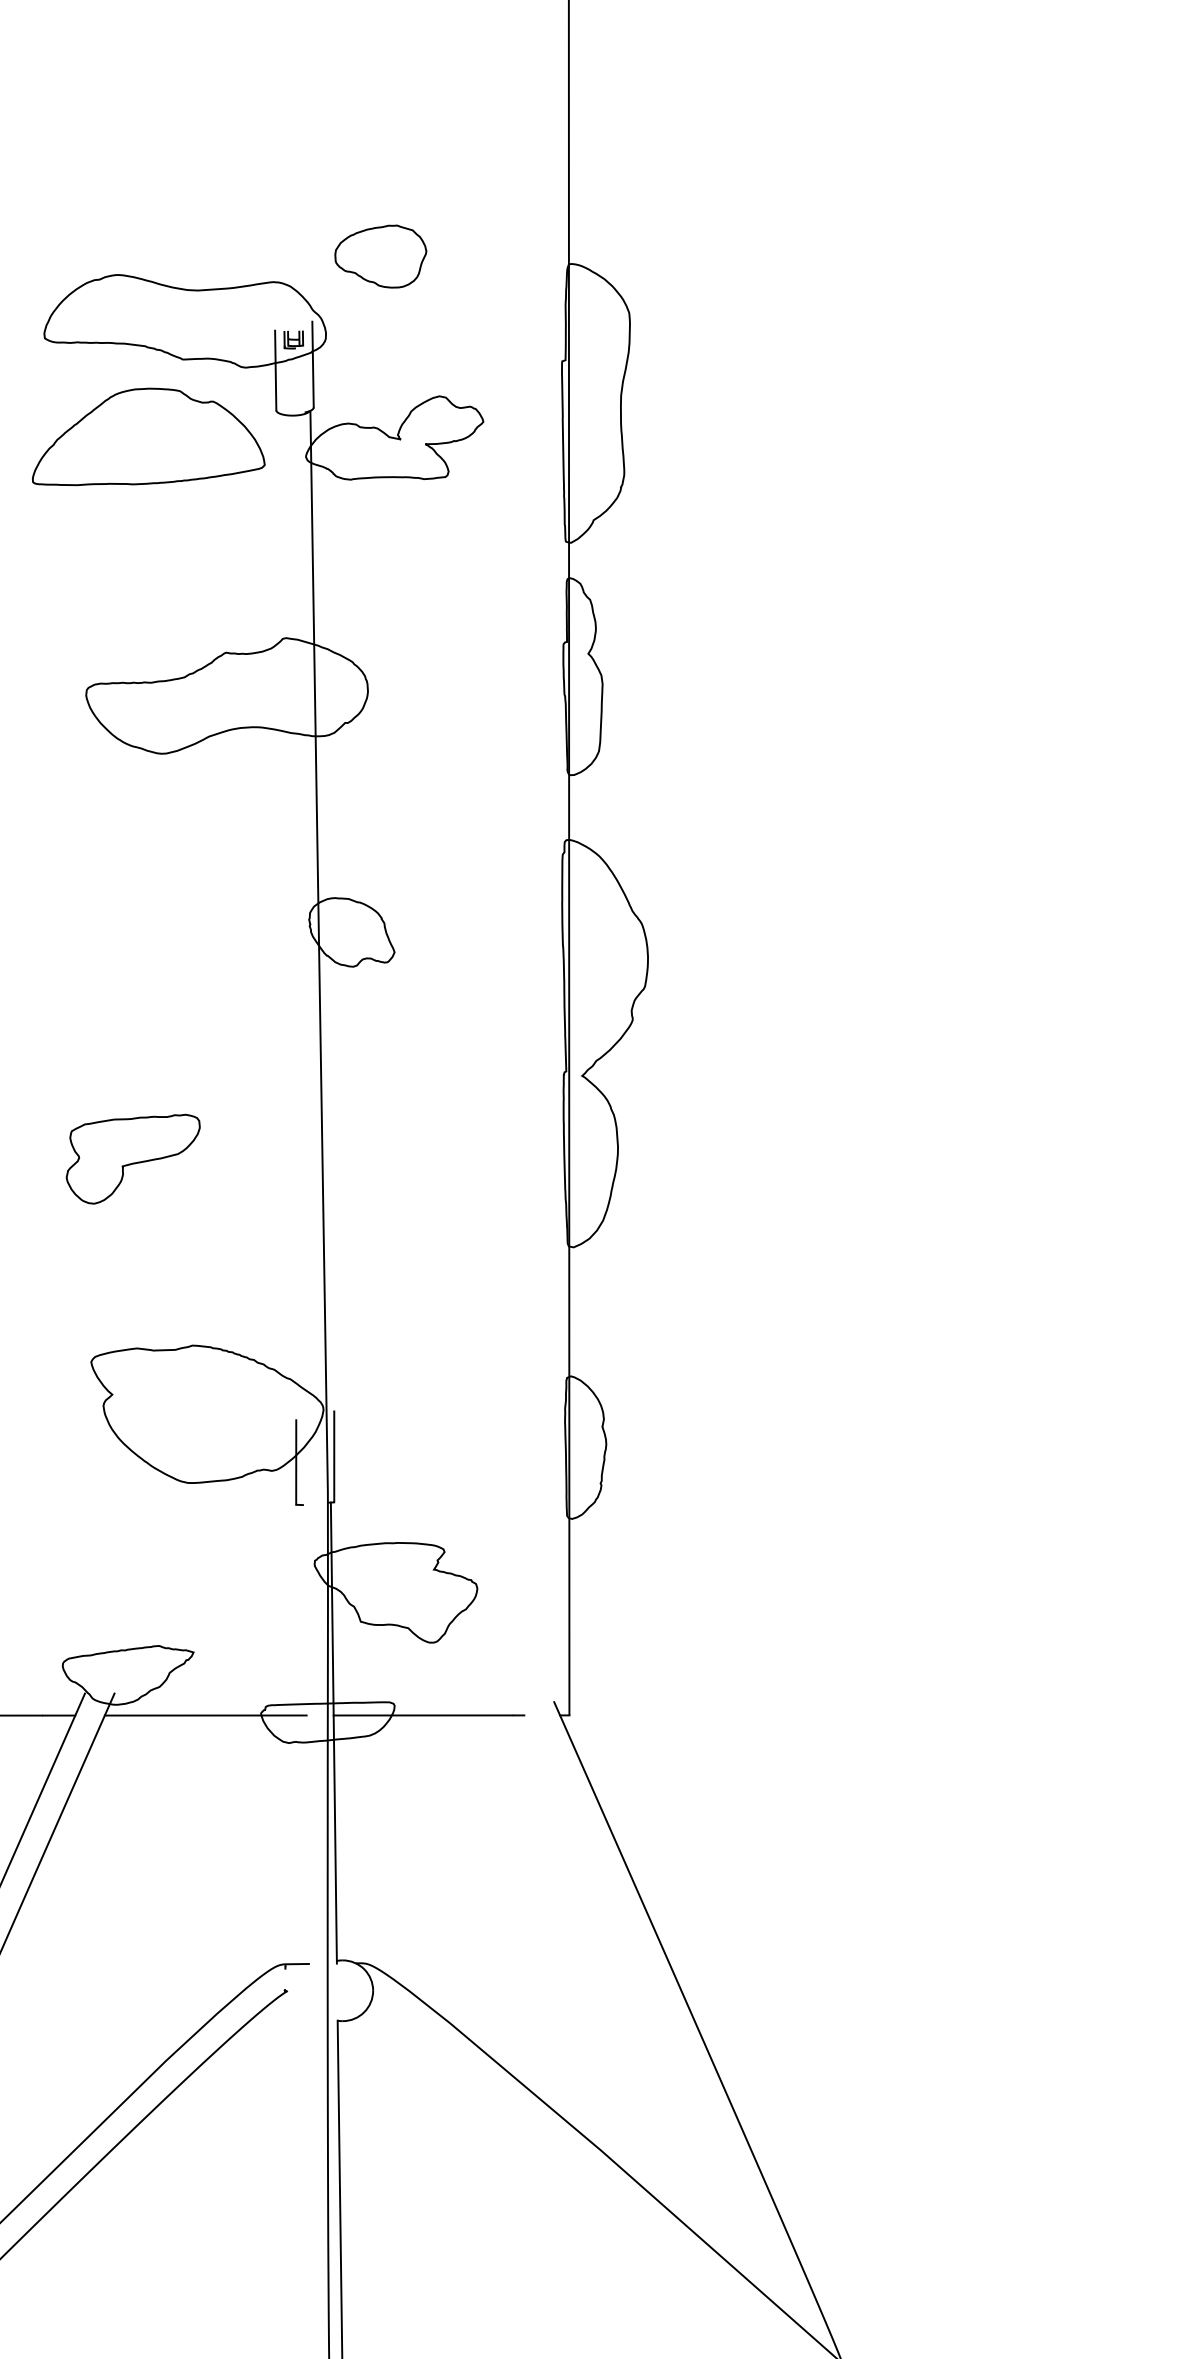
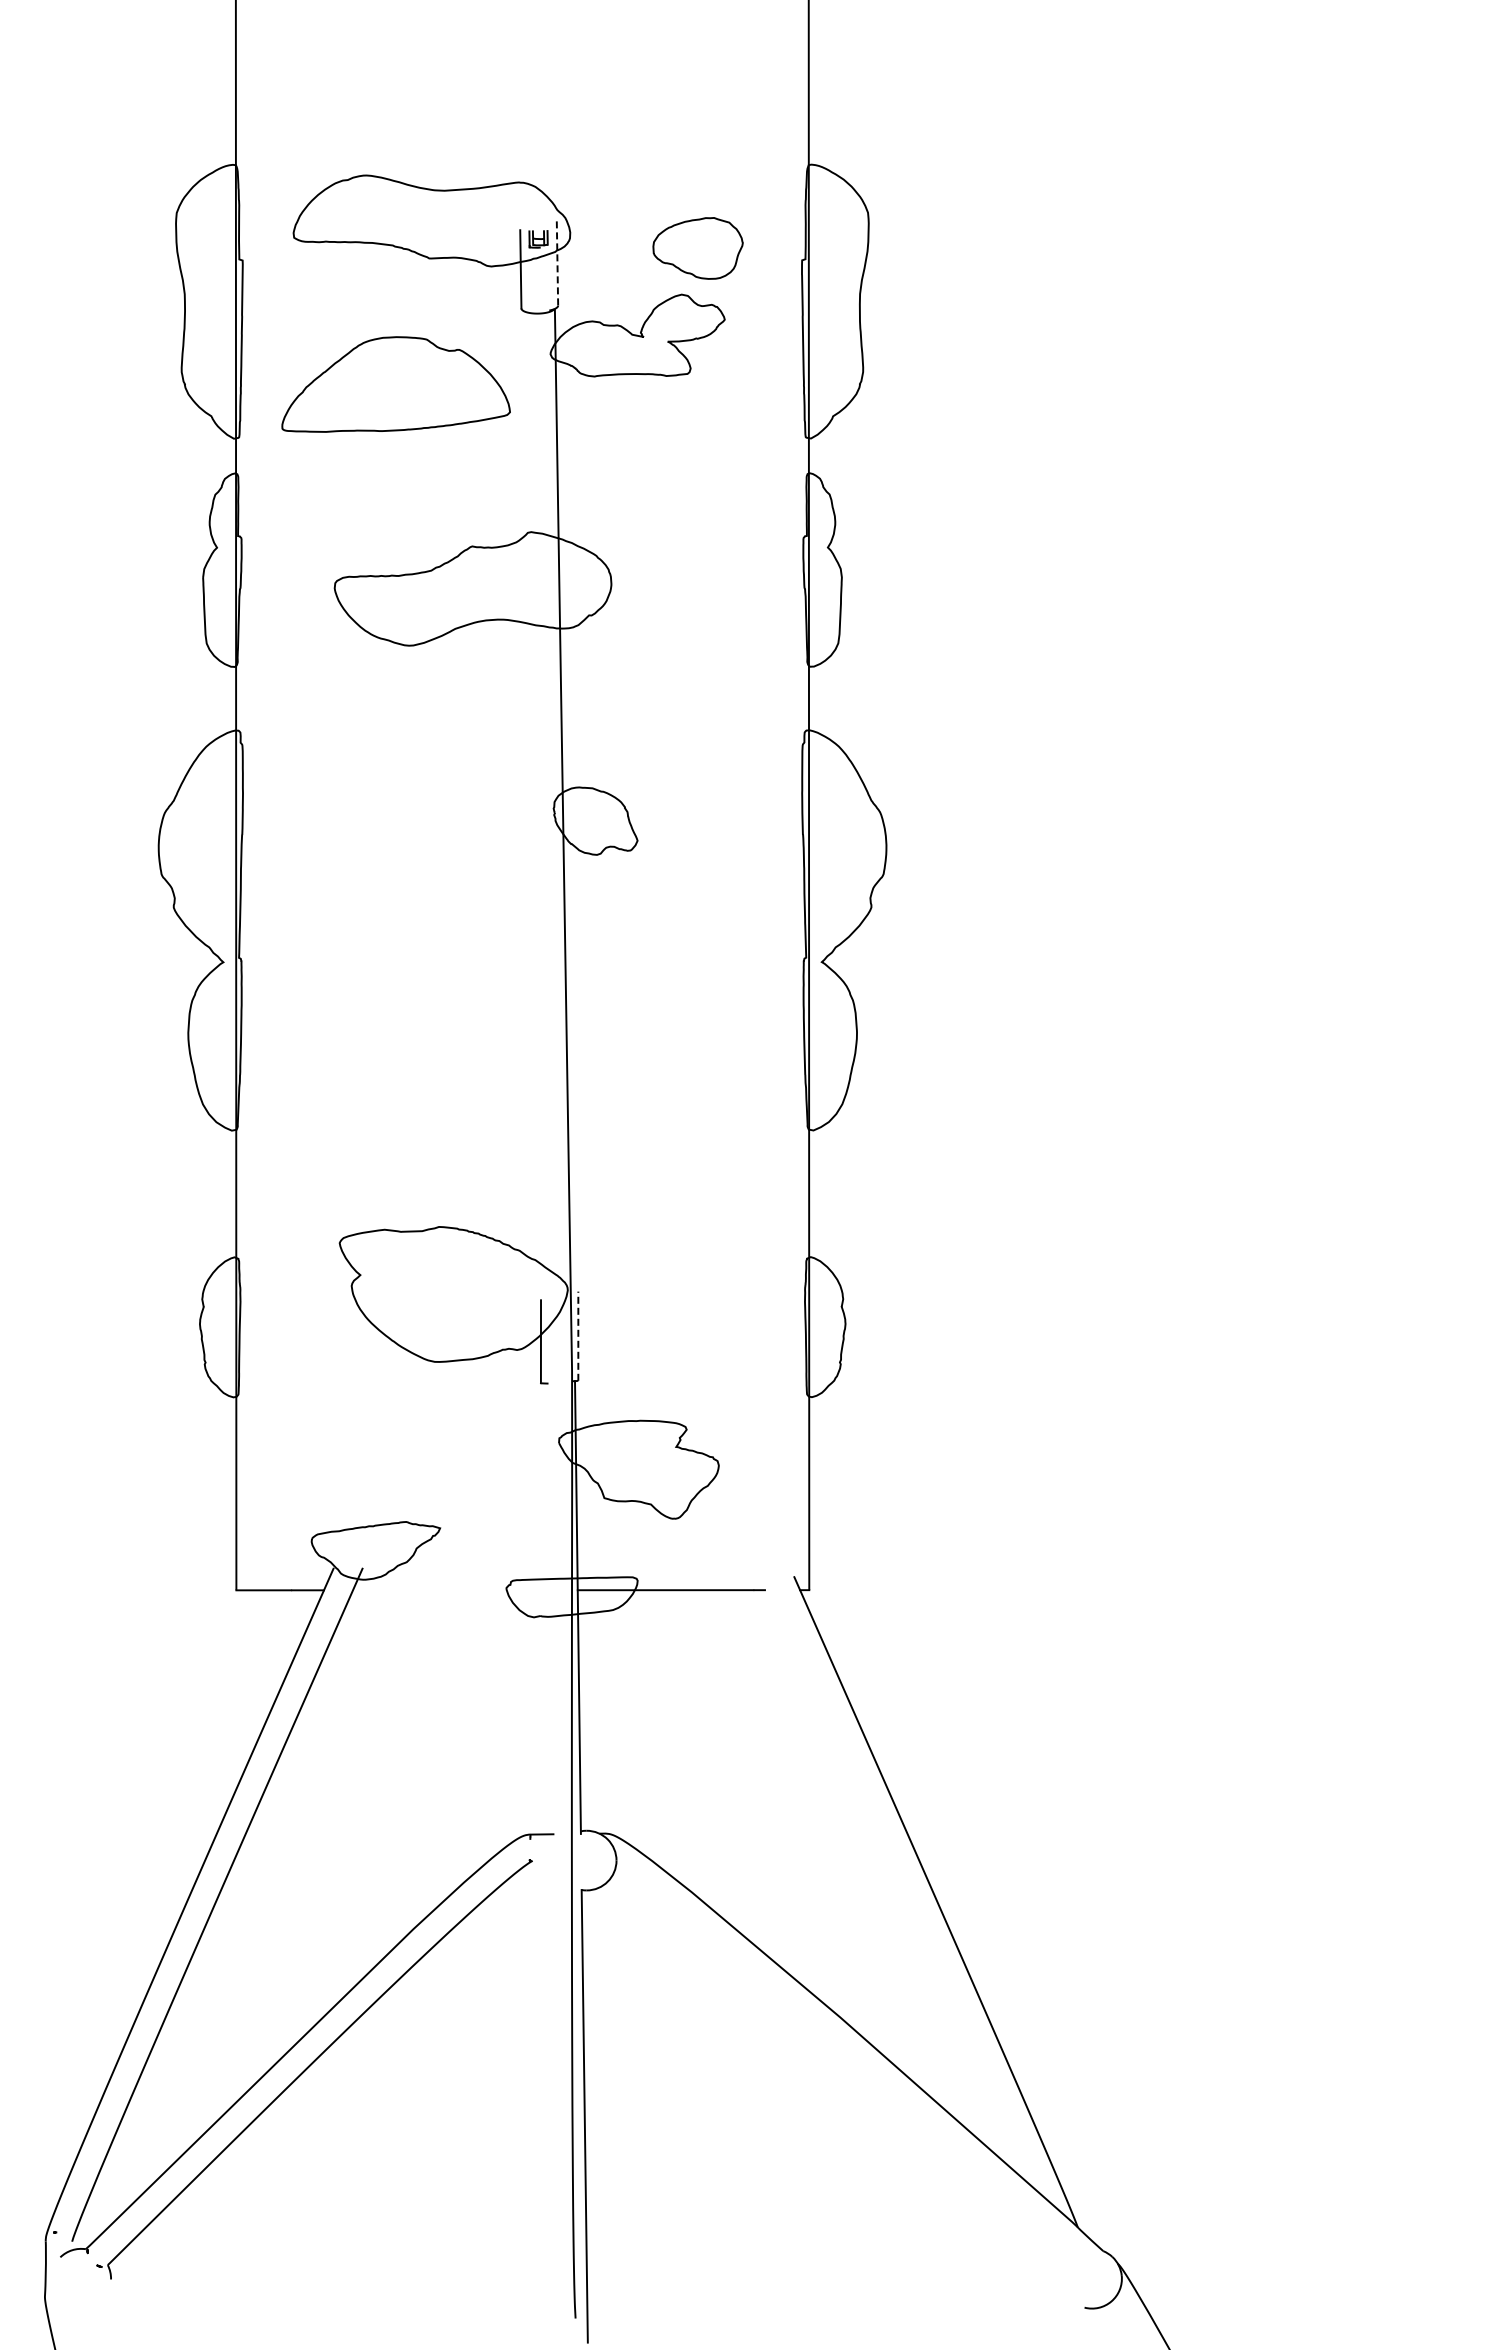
part: (380, 256) -> (697, 248), moved
line: (313, 364) -> (557, 263), solid -> dashed
part: (148, 436) -> (395, 384), moved
part: (132, 1158) -> (380, 1043), removed
line: (334, 1457) -> (578, 1336), solid -> dashed
line: (206, 1715) -> (452, 1590), removed

